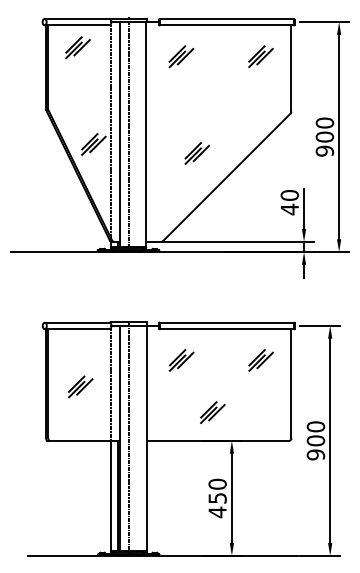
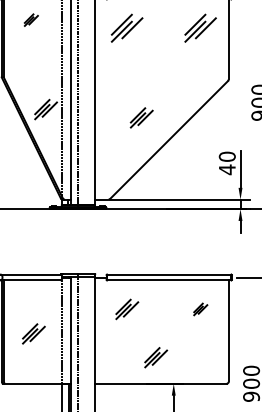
part: (77, 47) -> (30, 19), size x0.6
part: (181, 56) -> (127, 28), size x1.4
part: (260, 56) -> (200, 28), size x1.4
part: (260, 360) -> (200, 309), size x0.6

